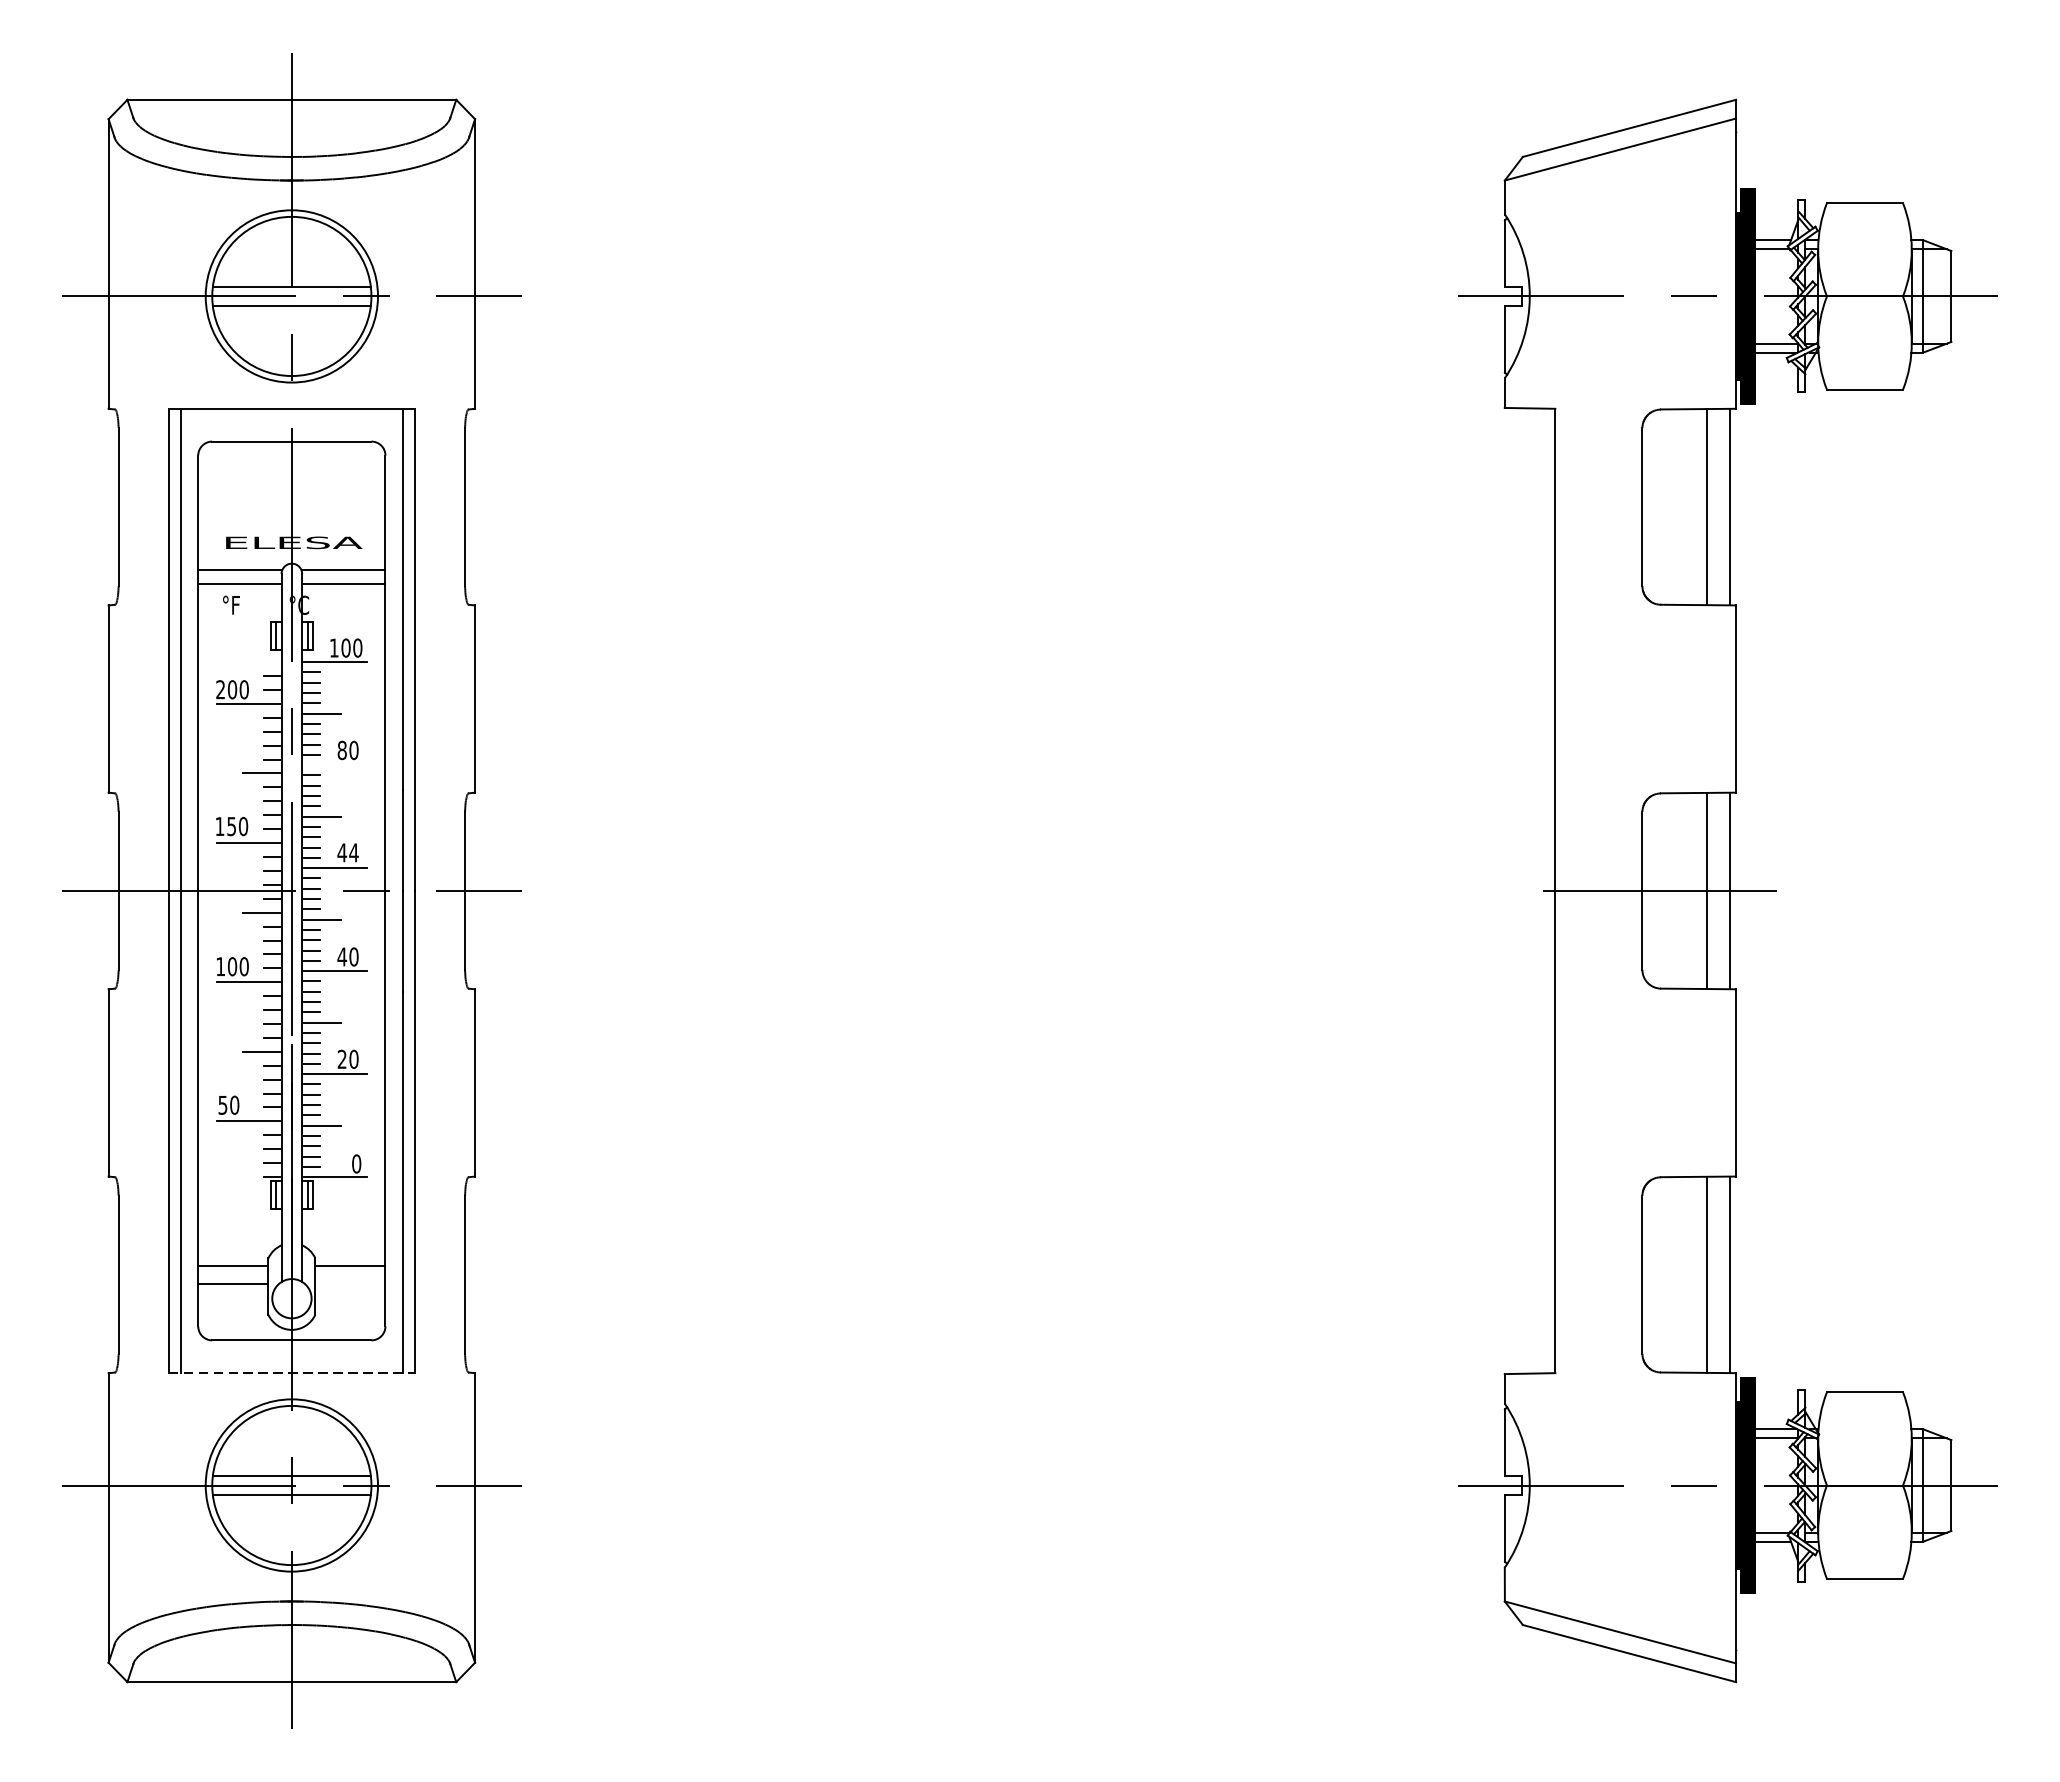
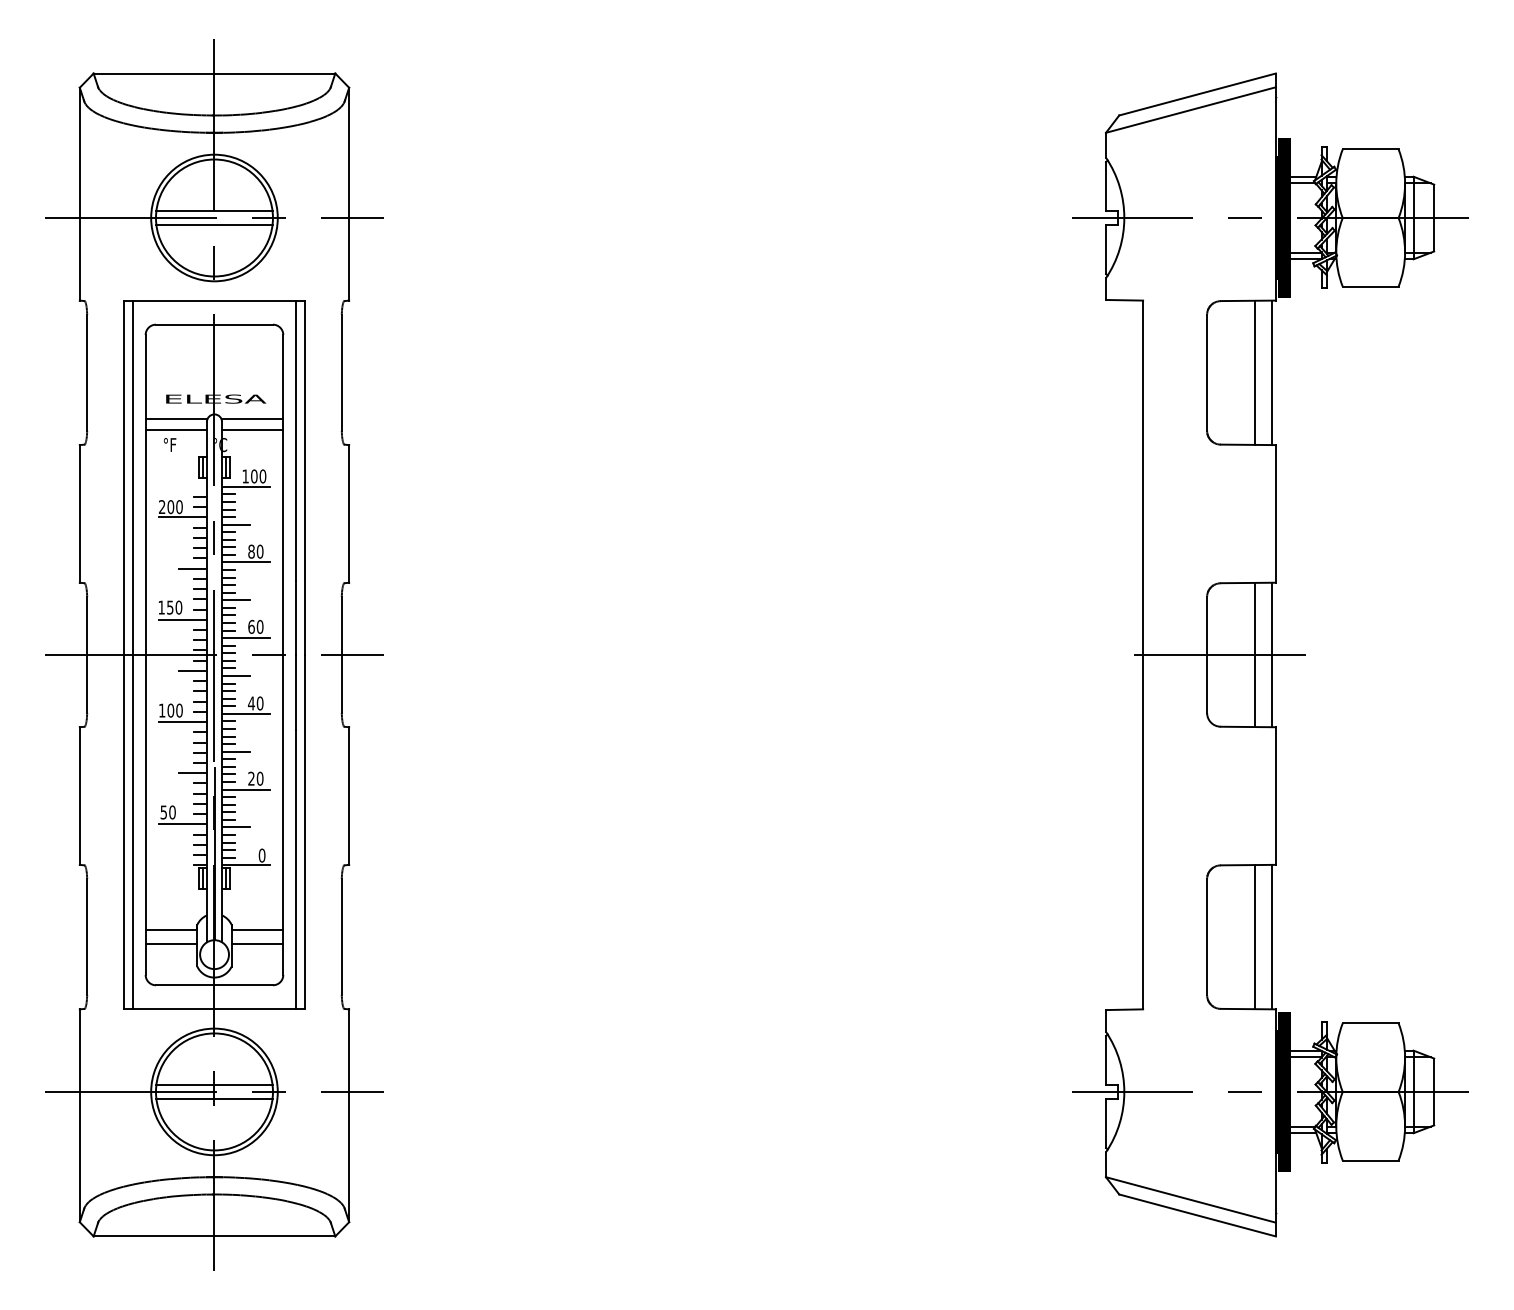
line: (335, 765) -> (246, 562), added
text: (347, 852) -> (255, 626), 44 -> 60
line: (350, 1284) -> (257, 944), added
line: (291, 1373) -> (214, 1009), dashed -> solid

